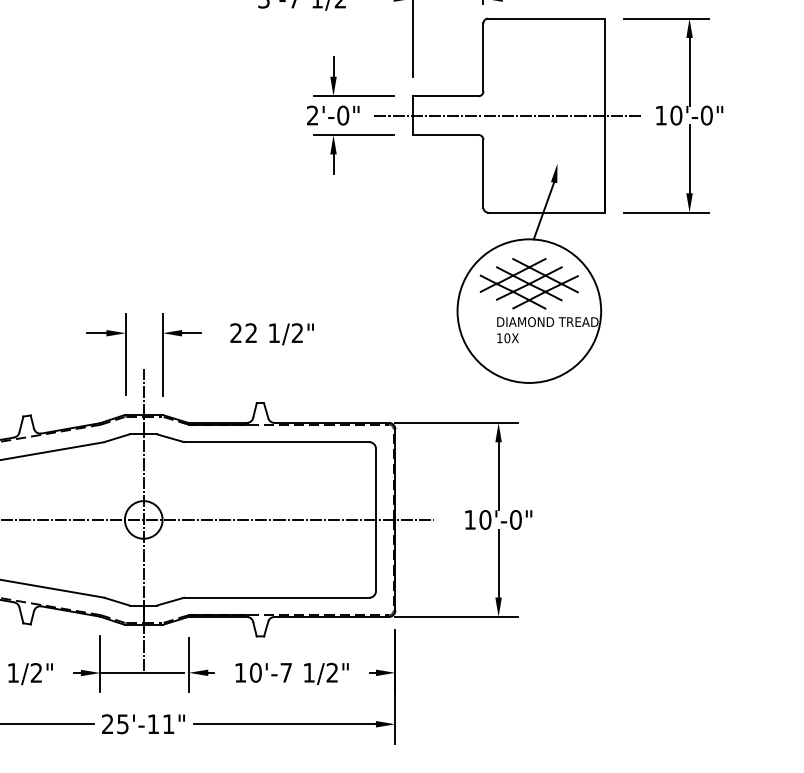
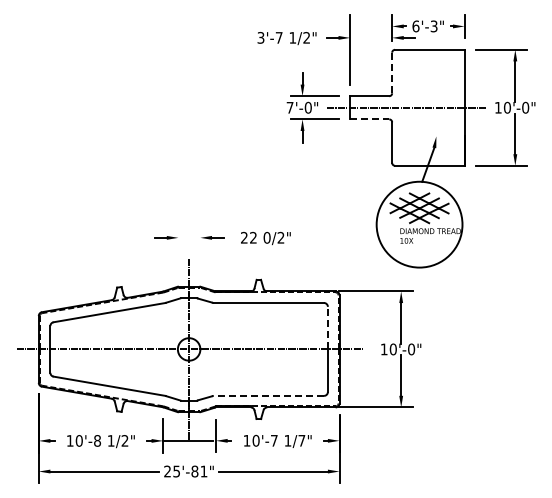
line: (484, 58) -> (392, 73), solid -> dashed
text: (311, 115) -> (289, 107), 2'-0" -> 7'-0"
line: (445, 135) -> (369, 119), solid -> dashed
text: (273, 332) -> (266, 237), 1/2" -> 0/2"
line: (125, 354) -> (178, 250), removed
line: (162, 354) -> (200, 250), removed
line: (375, 483) -> (327, 327), solid -> dashed
line: (276, 597) -> (268, 395), solid -> dashed
text: (331, 672) -> (301, 440), 1/2" -> 1/7"
text: (152, 724) -> (194, 471), 25'-11" -> 25'-81"

